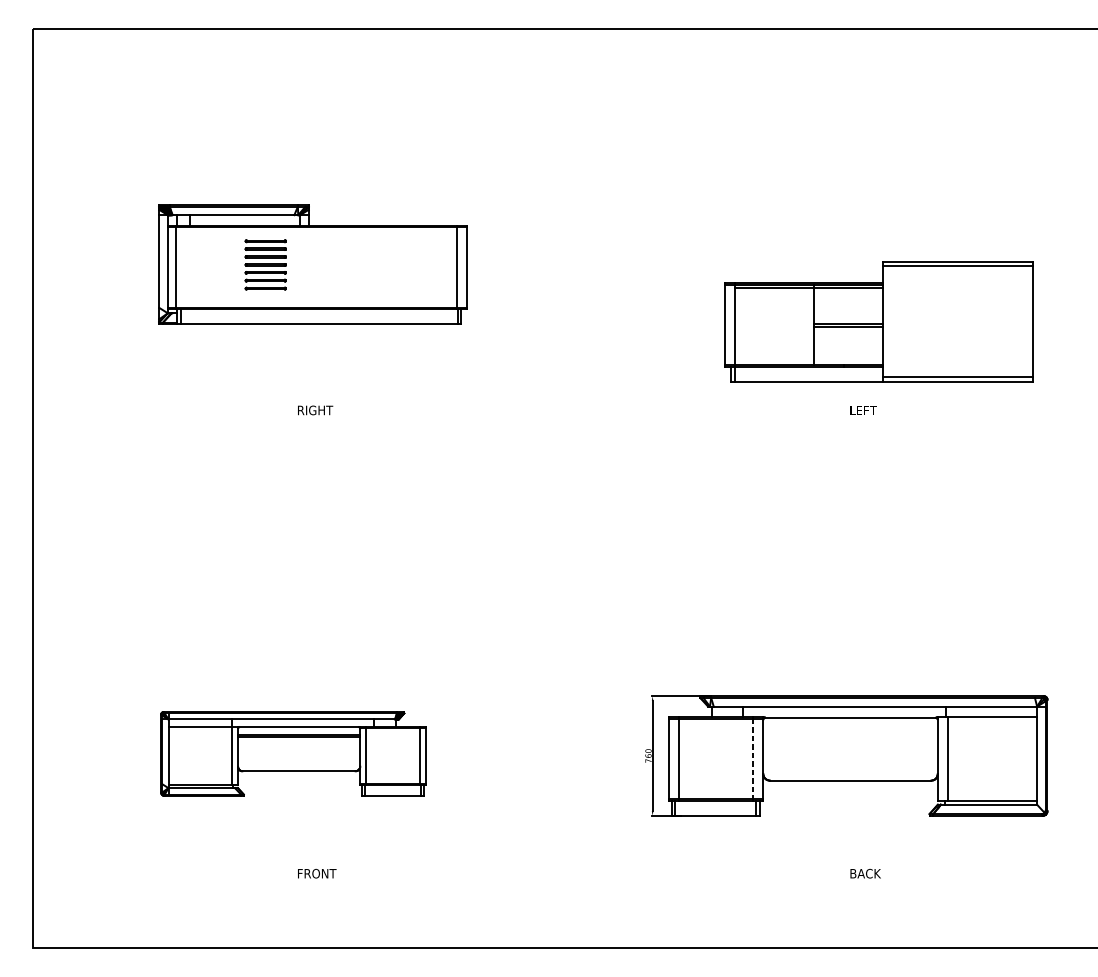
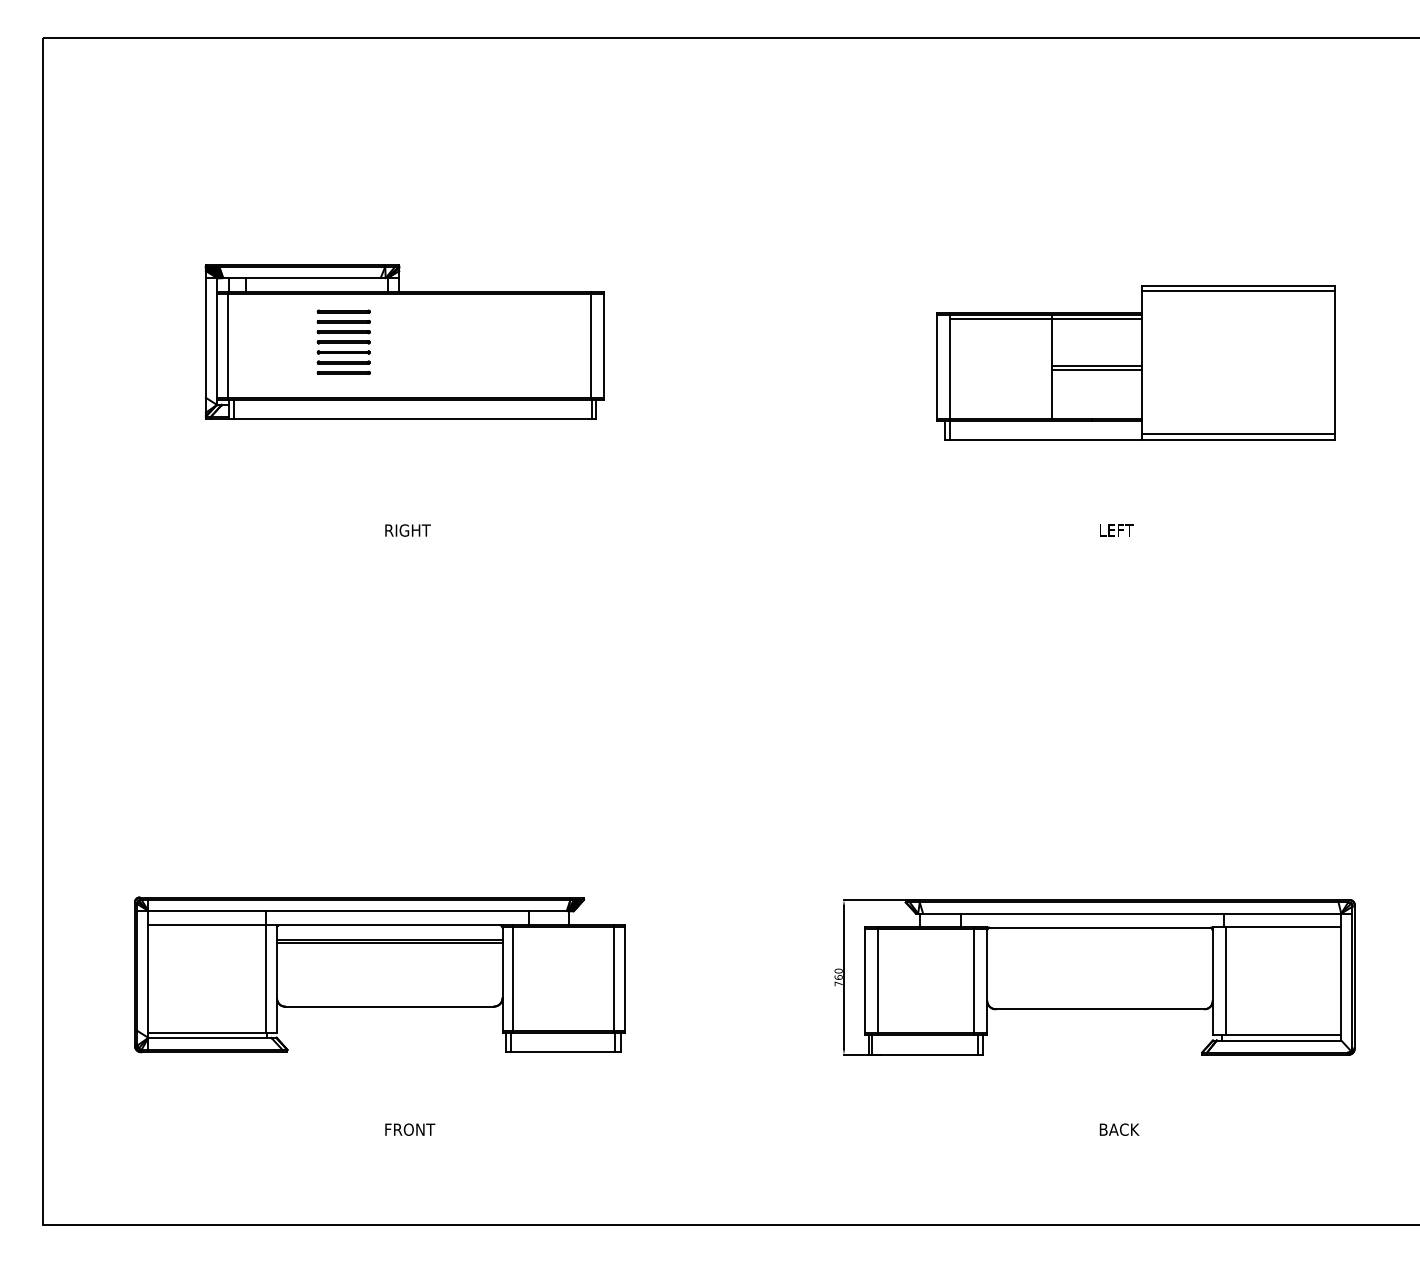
part: (877, 321) -> (1135, 362), moved
part: (293, 753) -> (379, 974), size x1.43
line: (753, 759) -> (974, 981), dashed -> solid

